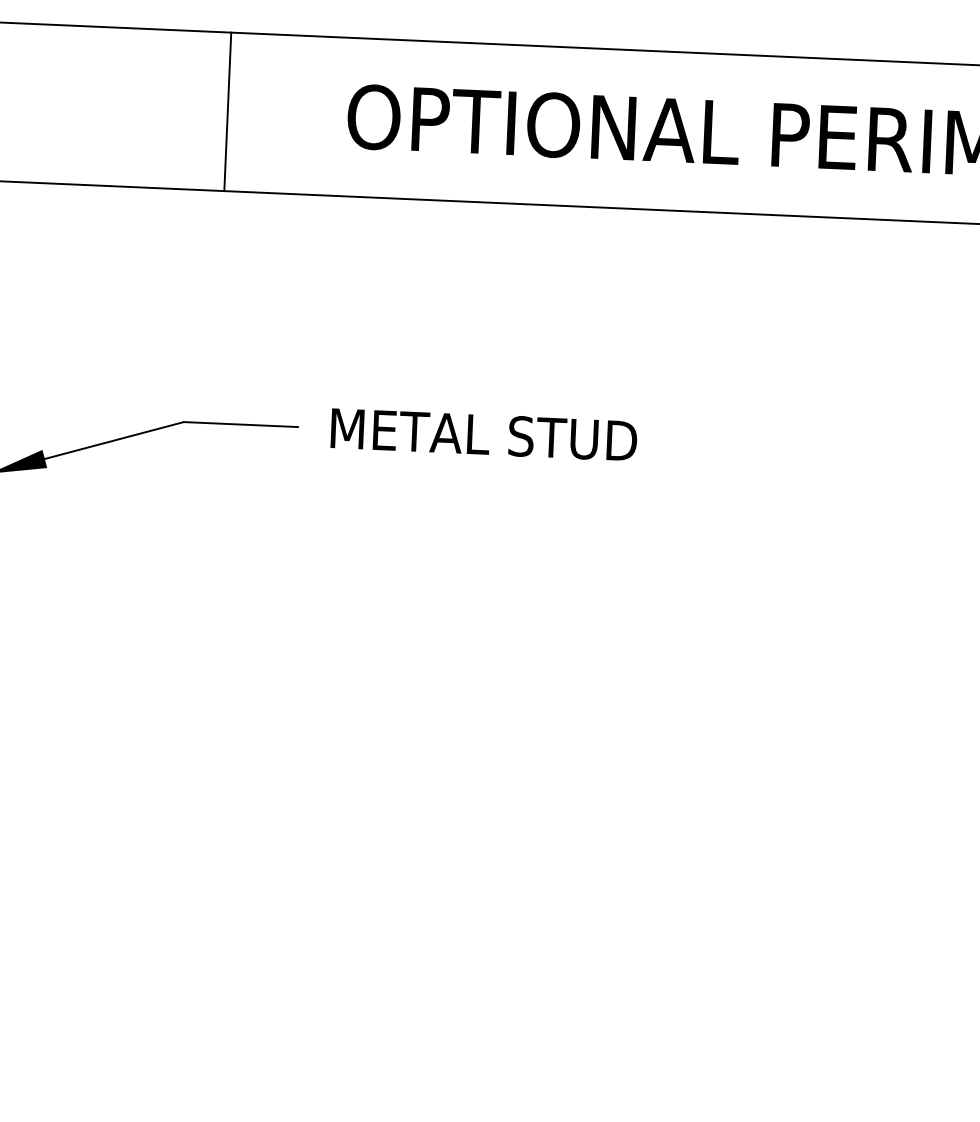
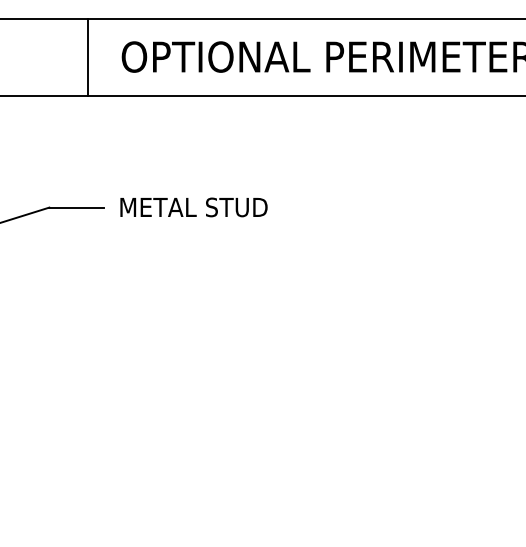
line: (226, 111) -> (87, 57), moved

